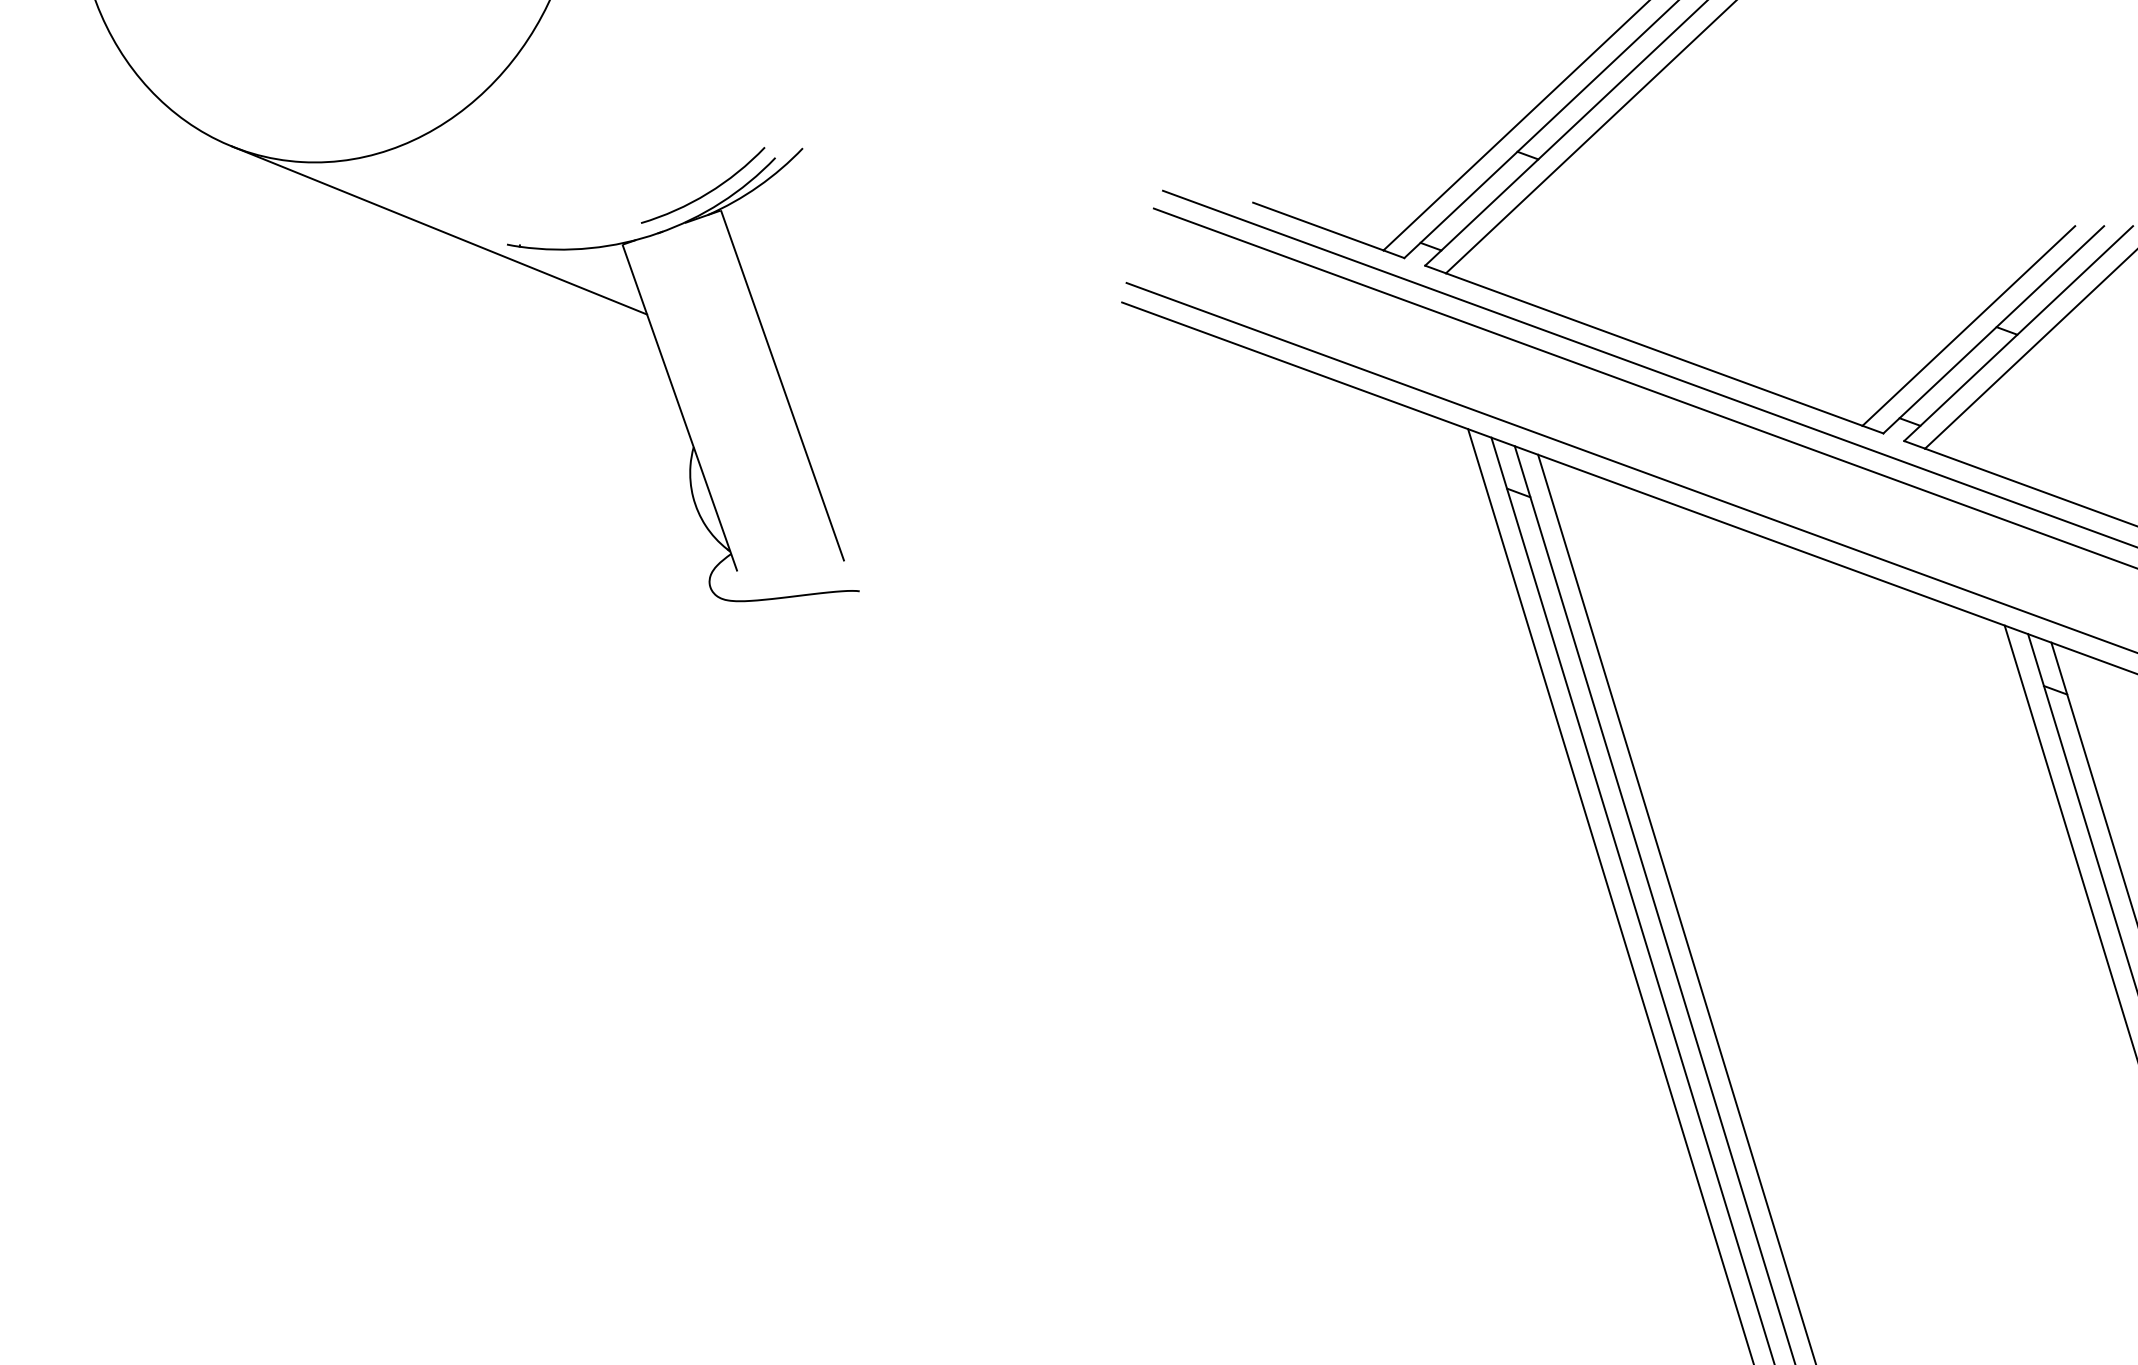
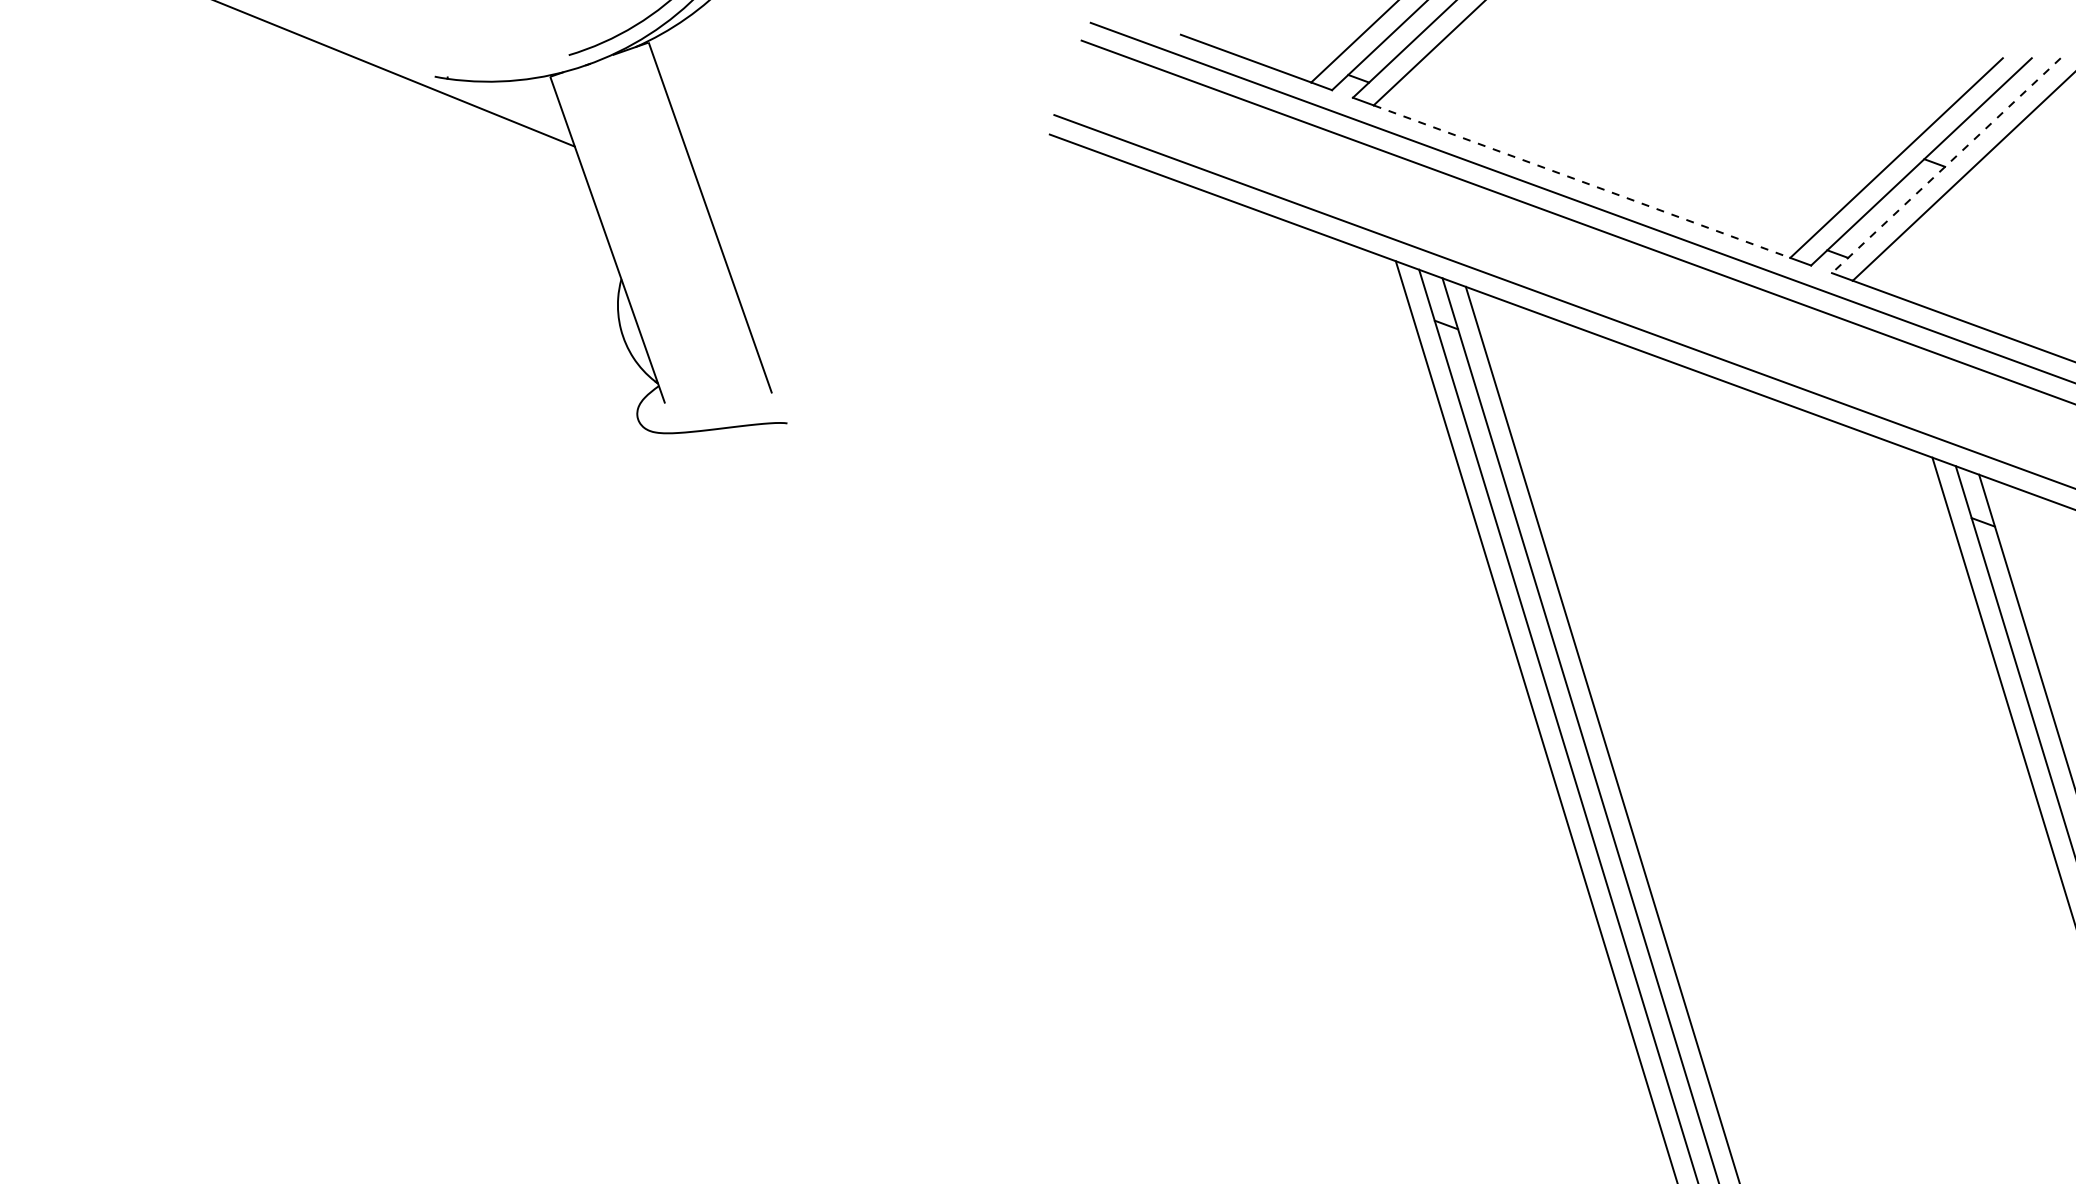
line: (2018, 333) -> (1946, 165), solid -> dashed
line: (1654, 349) -> (1582, 181), solid -> dashed

